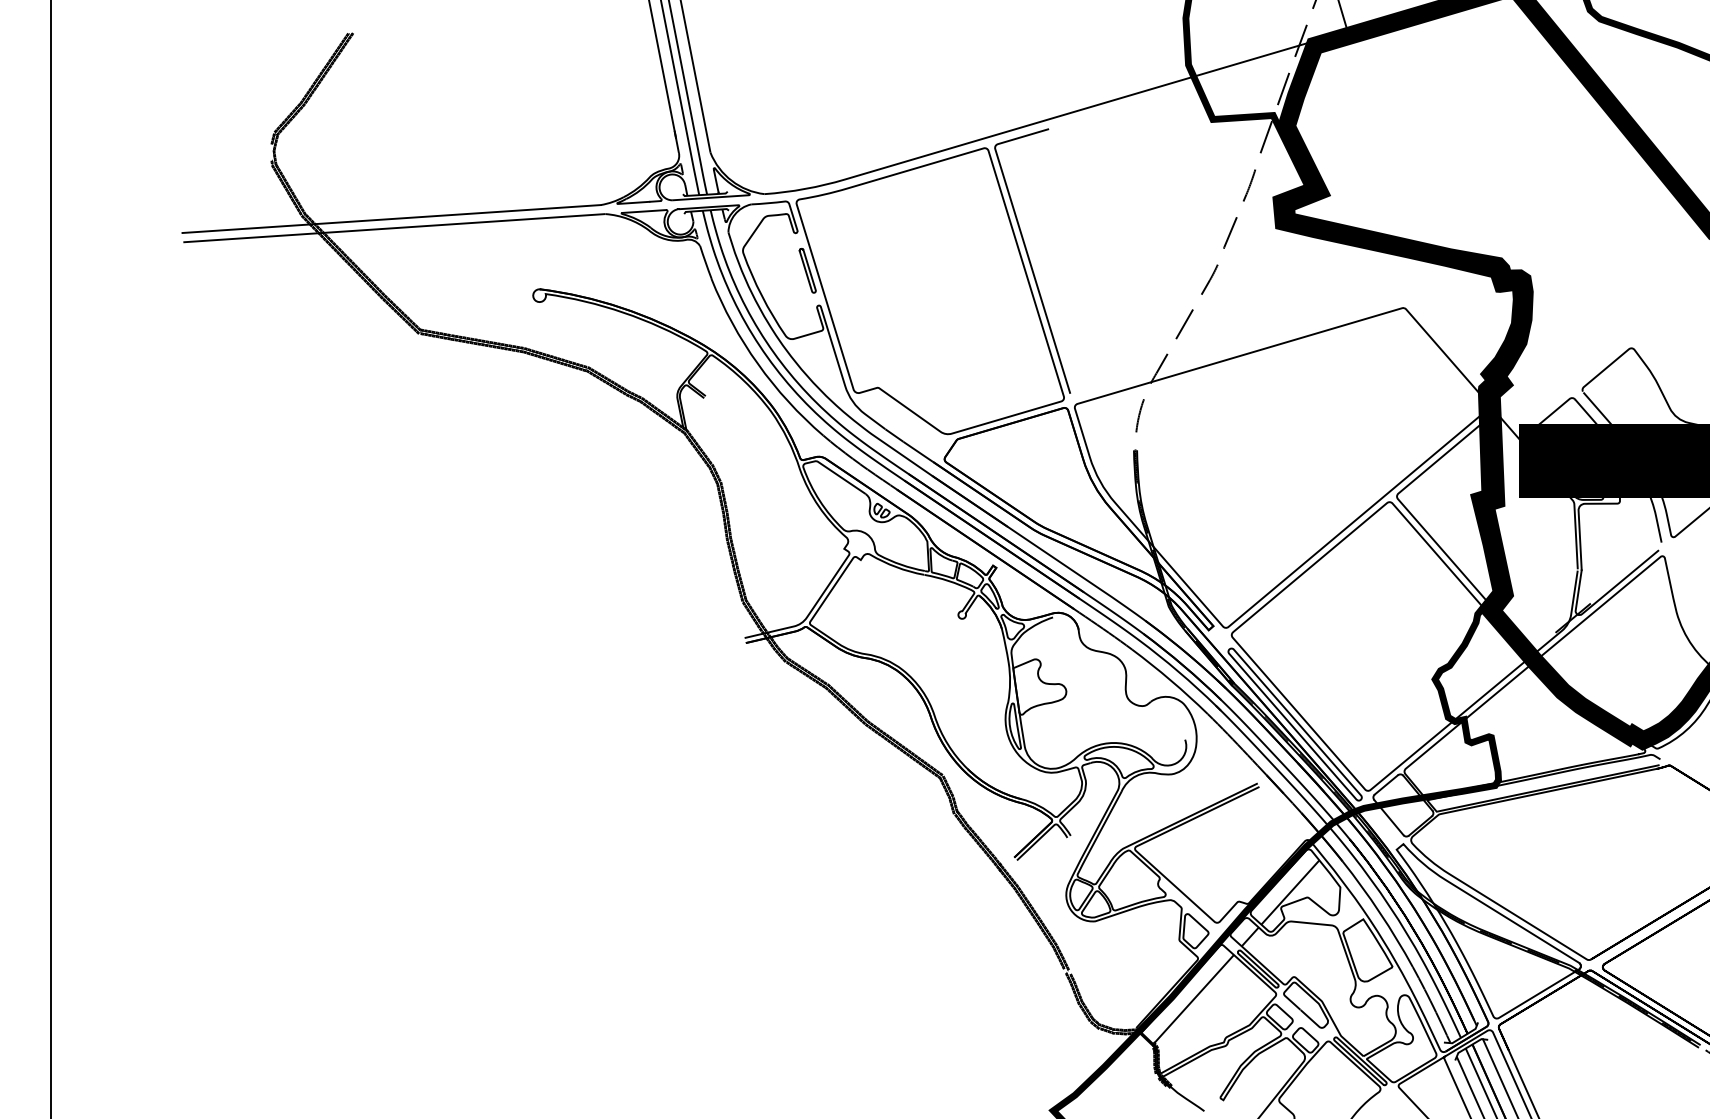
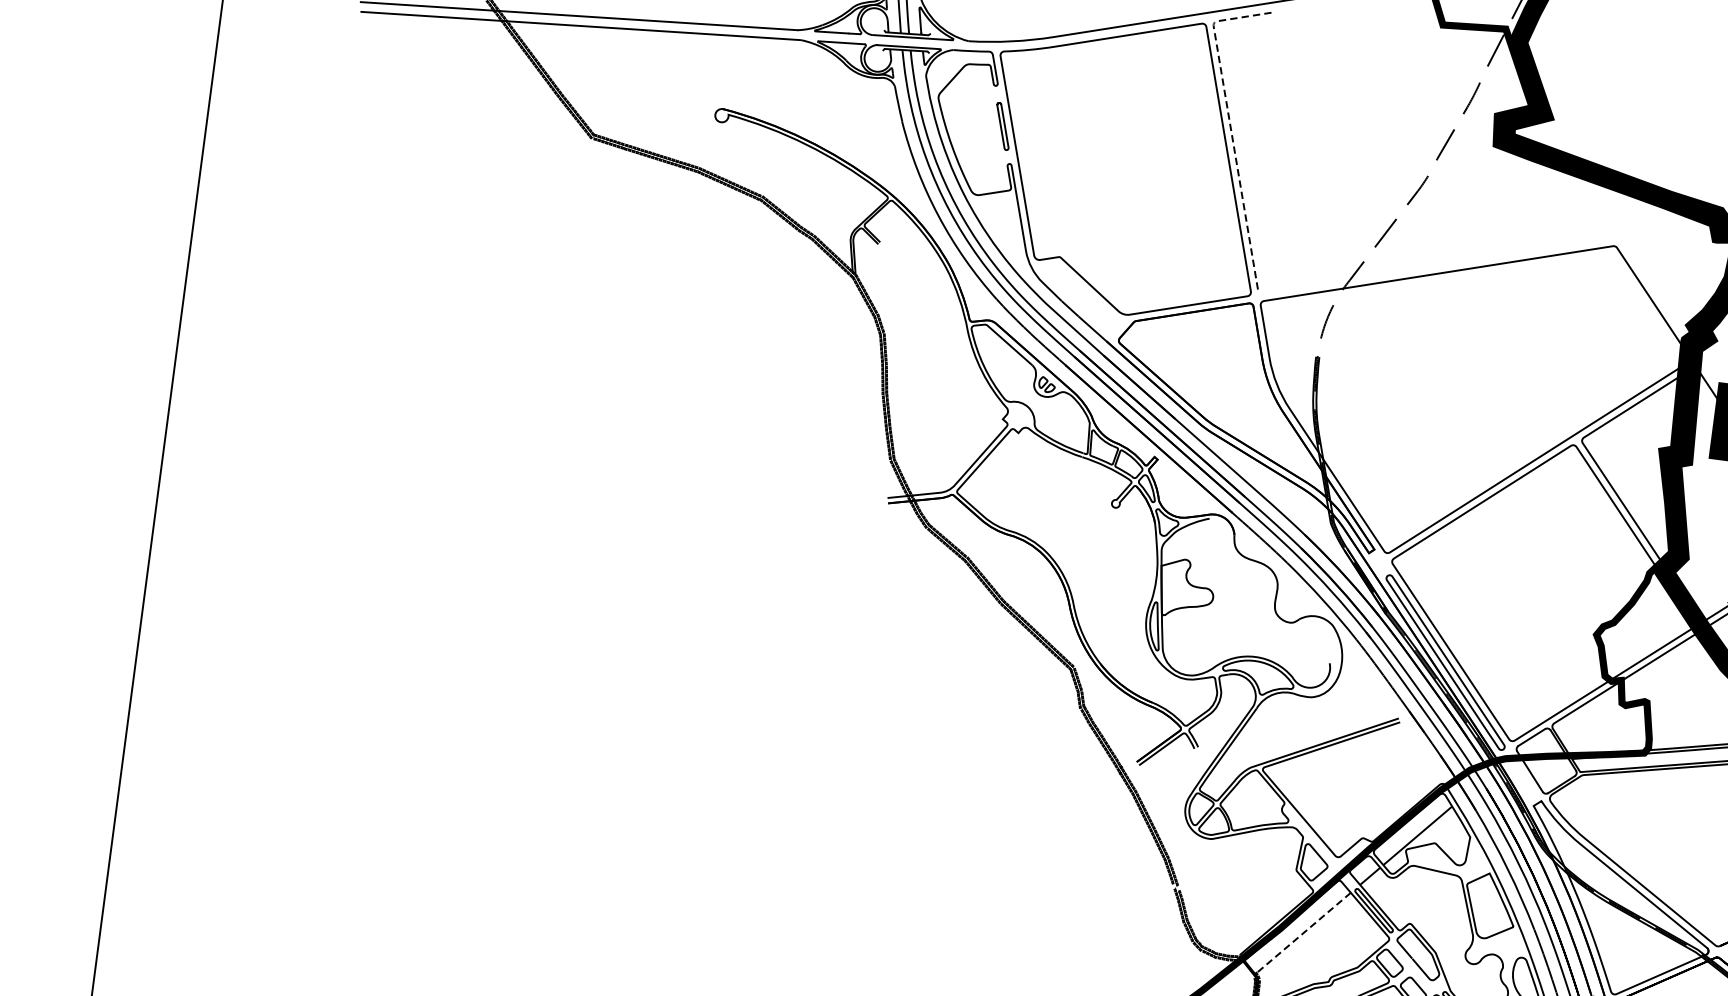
line: (1022, 237) -> (1229, 121), solid -> dashed
line: (1193, 999) -> (1302, 933), solid -> dashed

